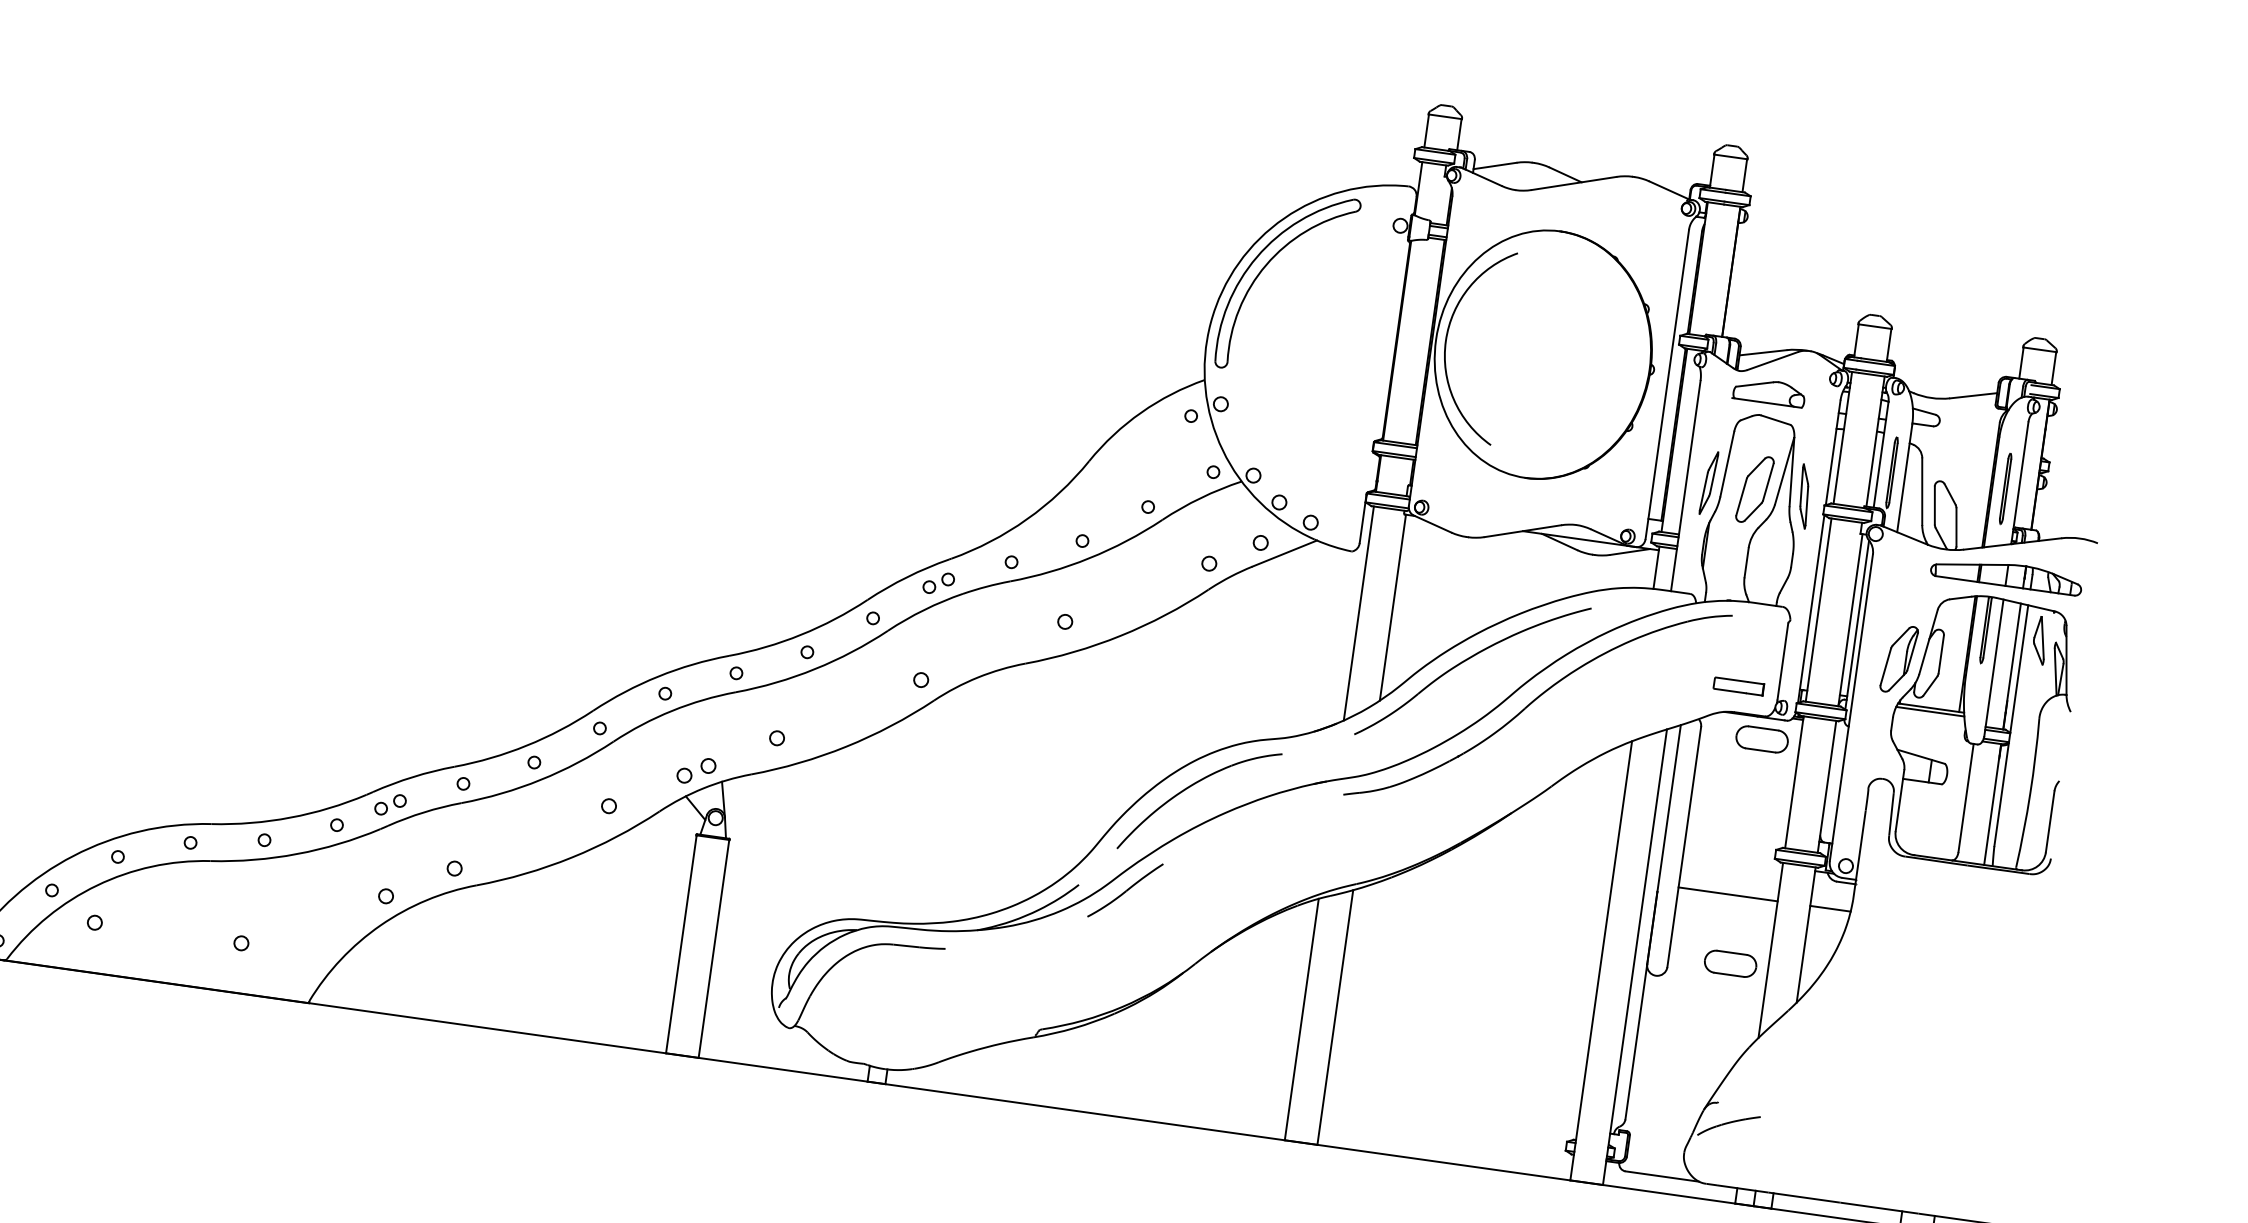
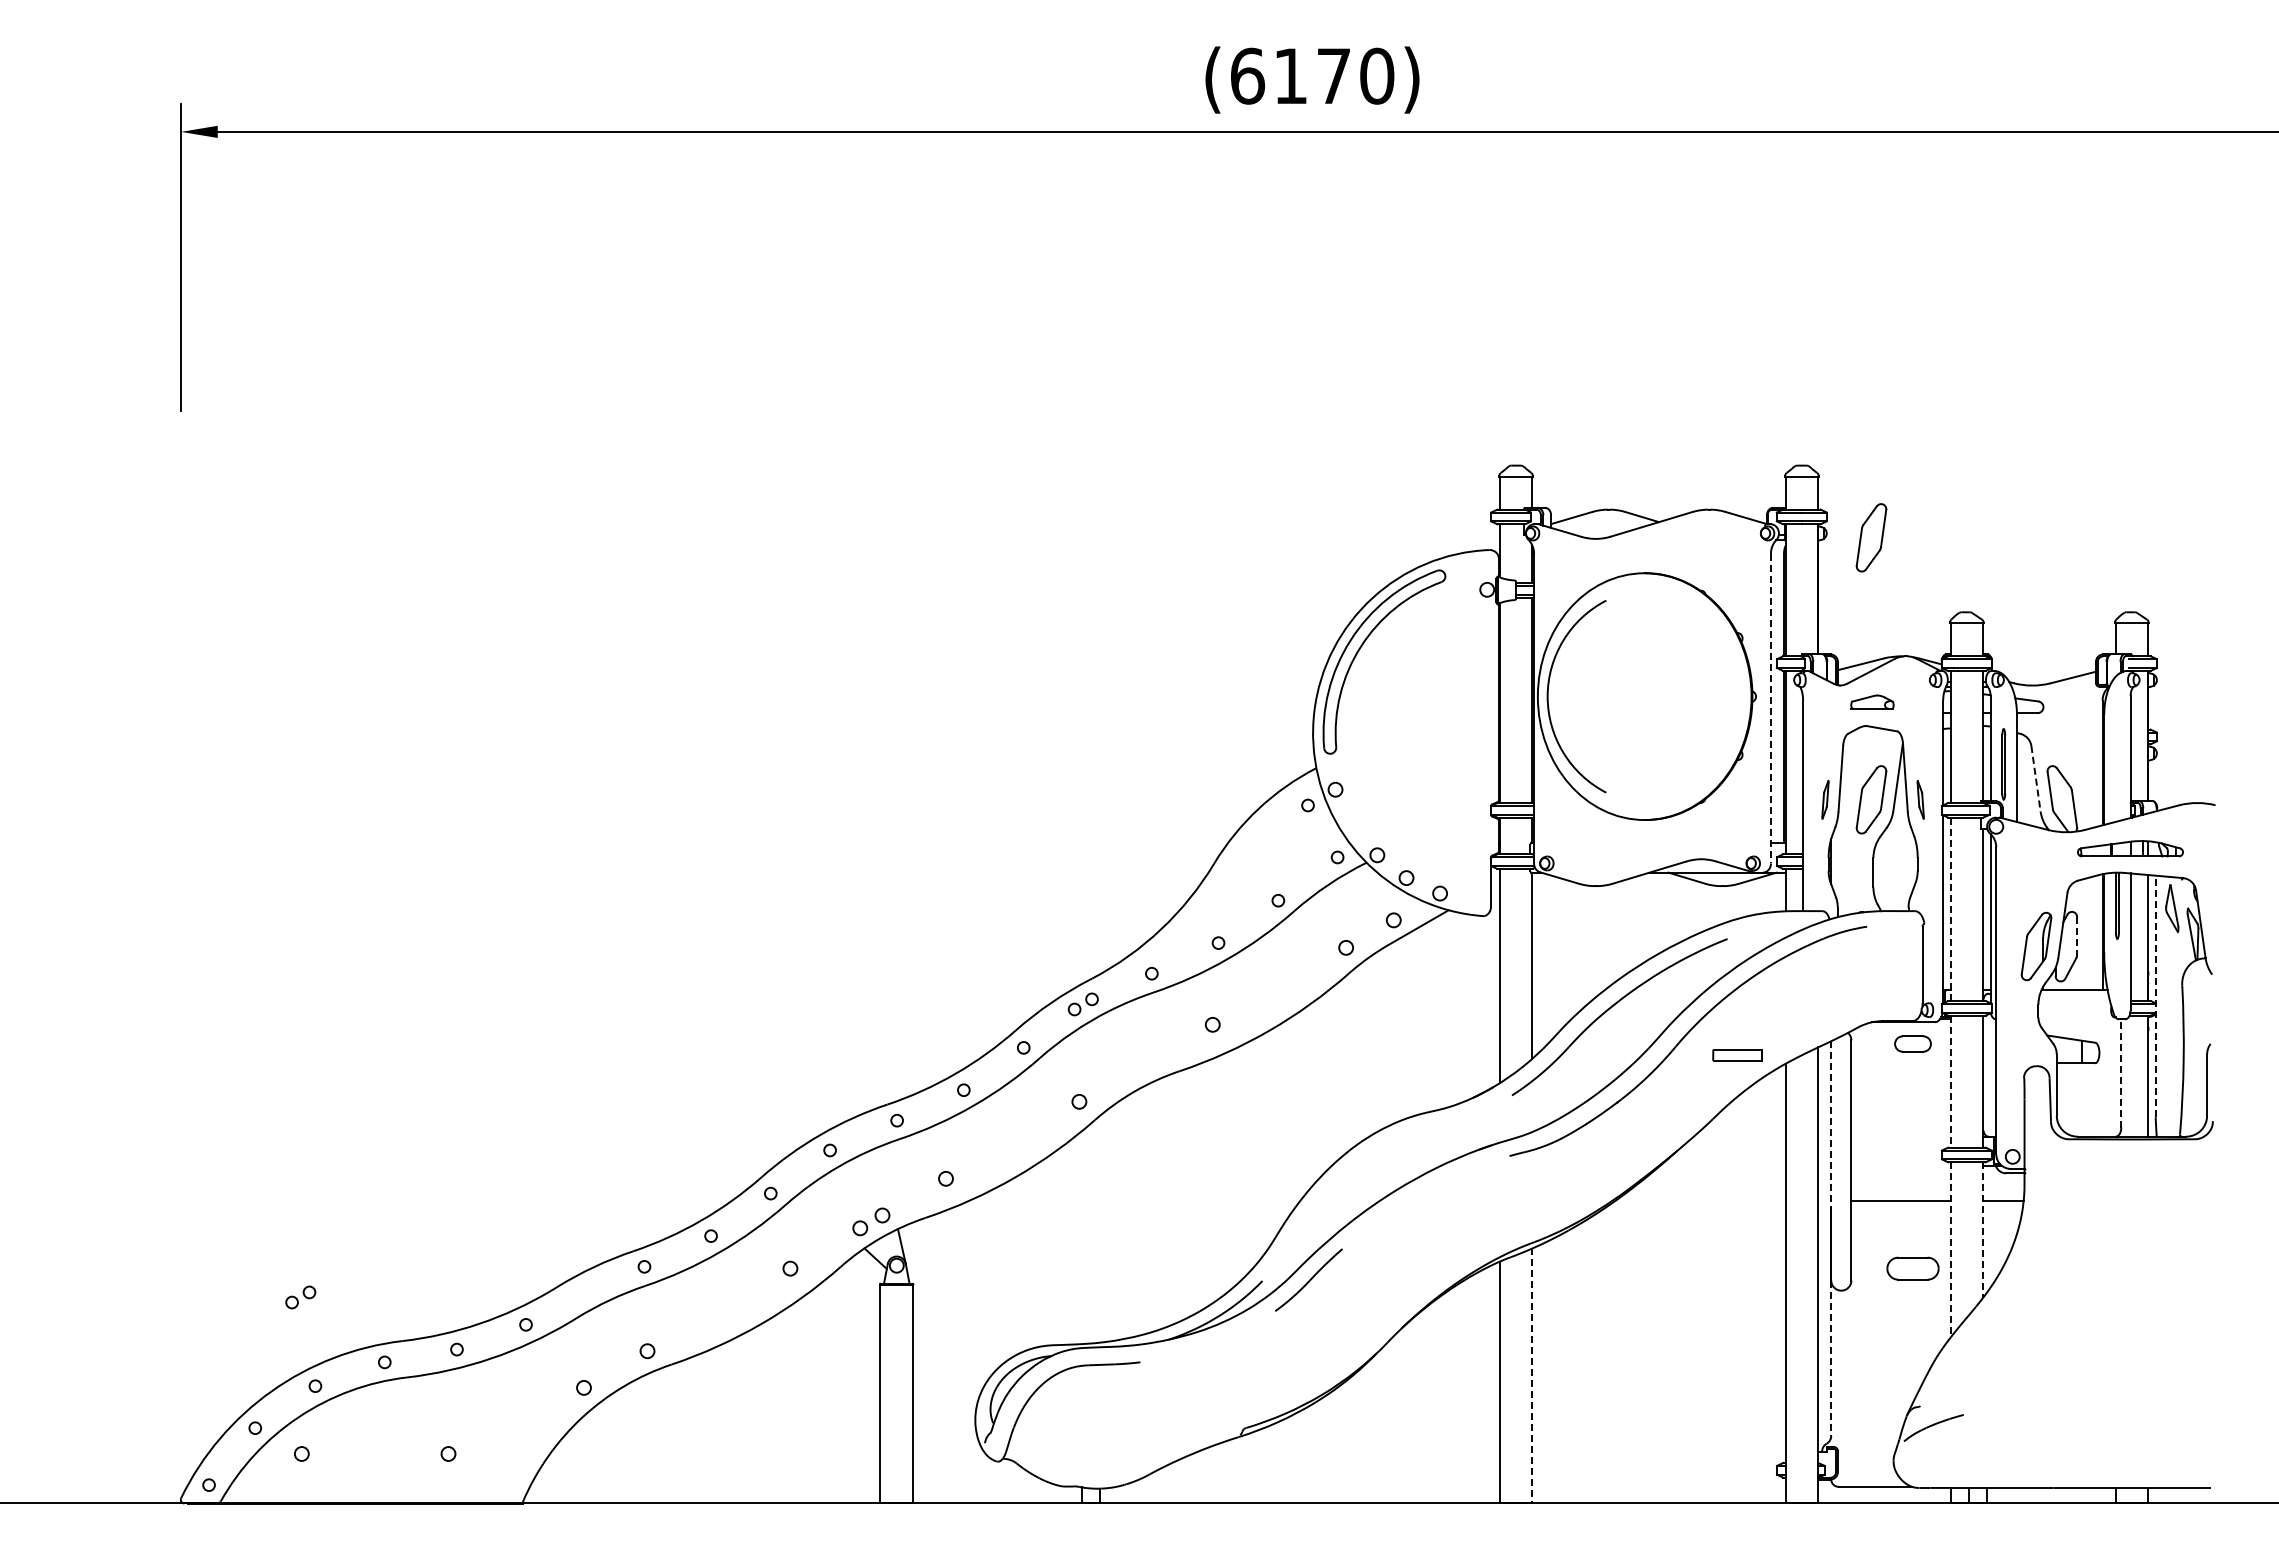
part: (1791, 227) -> (1871, 537), added
line: (1666, 384) -> (1770, 708), solid -> dashed
part: (1769, 391) -> (1872, 701), size x0.6
part: (1709, 482) -> (1825, 799), size x0.6
line: (2004, 488) -> (2116, 764), removed
line: (1922, 492) -> (2036, 779), solid -> dashed
part: (1803, 496) -> (1920, 799), size x0.6
part: (2006, 574) -> (2130, 848), size x0.7
line: (1818, 610) -> (1950, 909), solid -> dashed
line: (1941, 654) -> (2077, 935), solid -> dashed
part: (1738, 686) -> (1737, 1055), moved
line: (1930, 711) -> (2074, 993), removed
line: (2011, 725) -> (2155, 996), solid -> dashed
part: (1761, 738) -> (1912, 1043), size x0.7
line: (1794, 783) -> (1950, 1082), solid -> dashed
part: (1191, 787) -> (1359, 1169), removed
line: (1966, 797) -> (2121, 1072), solid -> dashed
part: (390, 804) -> (300, 1297), moved
line: (1669, 809) -> (1831, 1125), solid -> dashed
line: (1806, 934) -> (1983, 1229), solid -> dashed
line: (1770, 949) -> (1950, 1249), solid -> dashed
line: (1335, 1018) -> (1532, 1376), solid -> dashed
line: (1636, 1042) -> (1831, 1358), solid -> dashed

